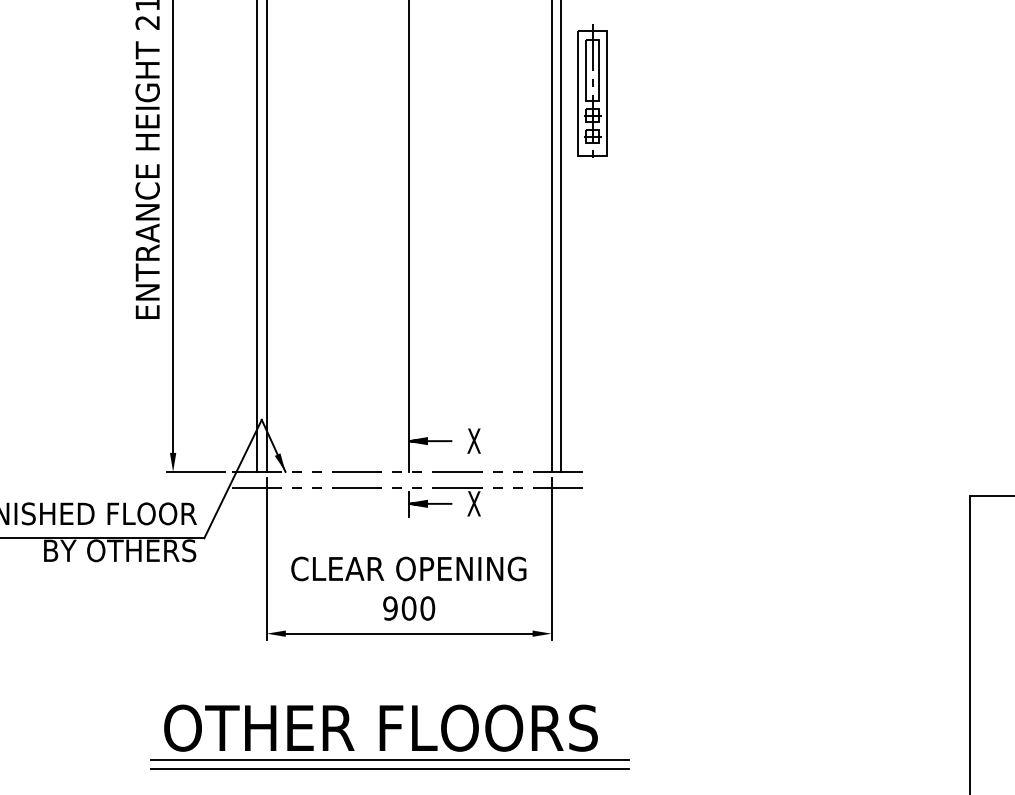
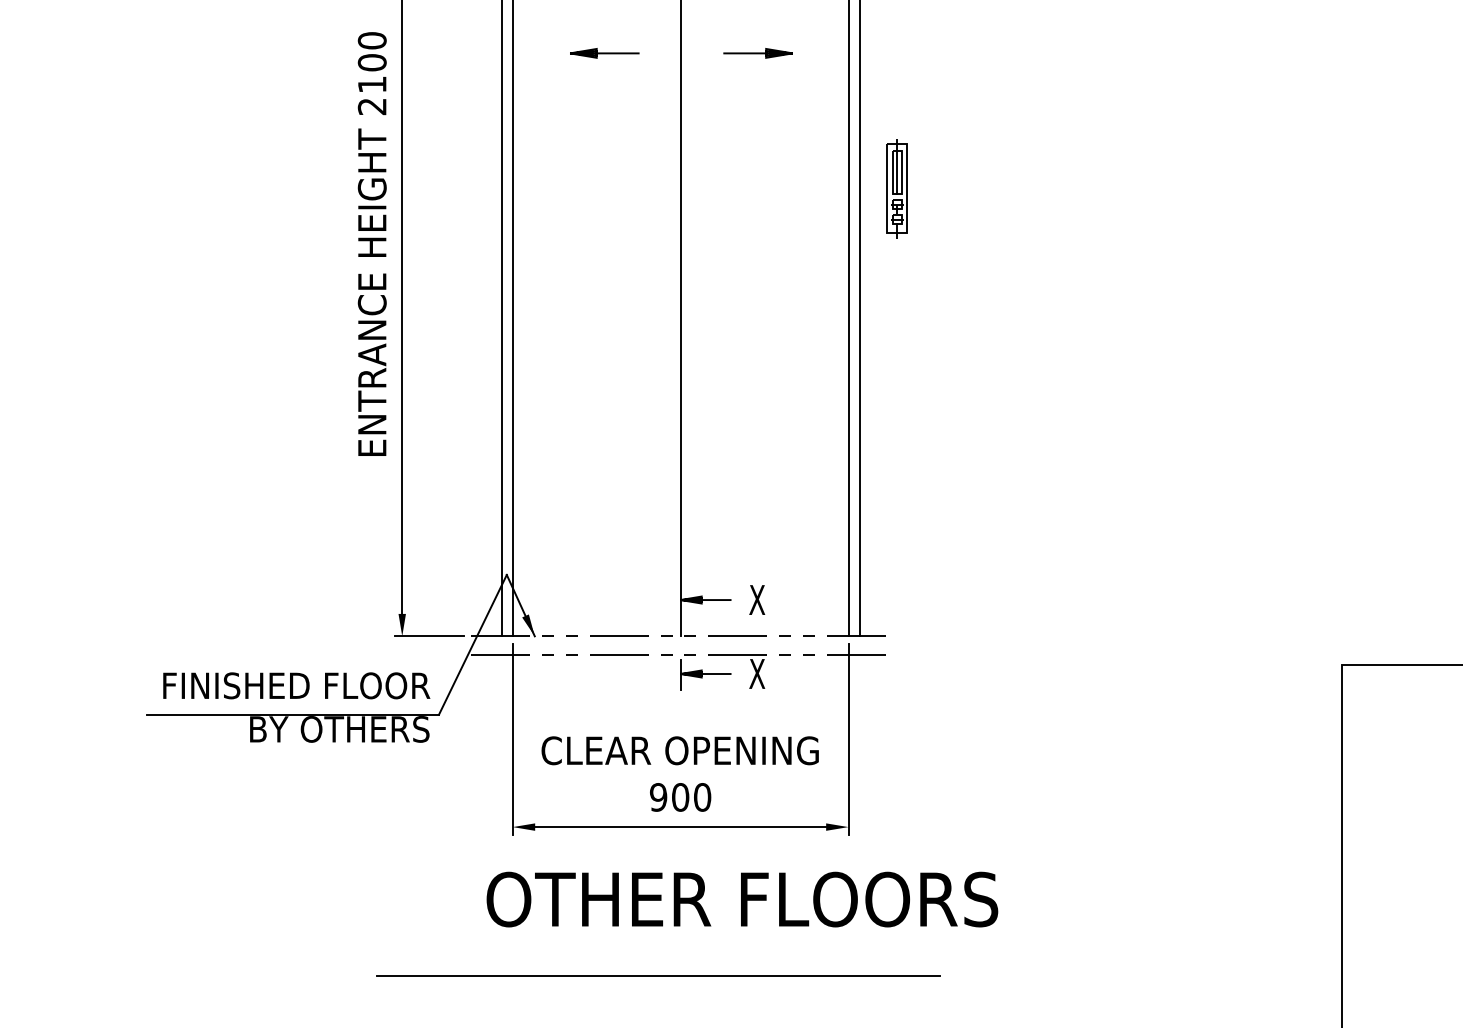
part: (592, 90) -> (896, 186), size x0.6
text: (381, 728) -> (742, 899), moved
line: (390, 768) -> (658, 986), removed

